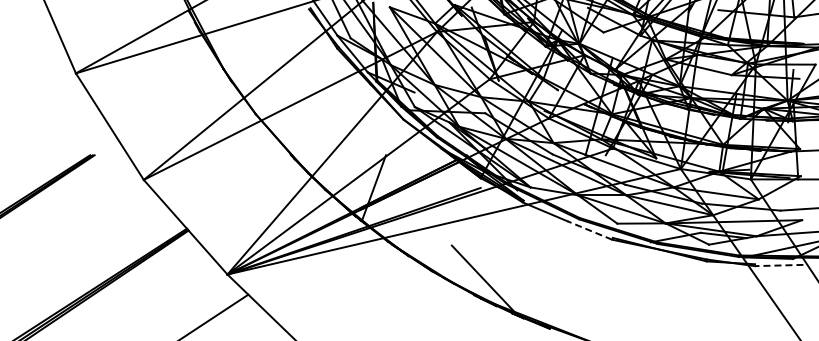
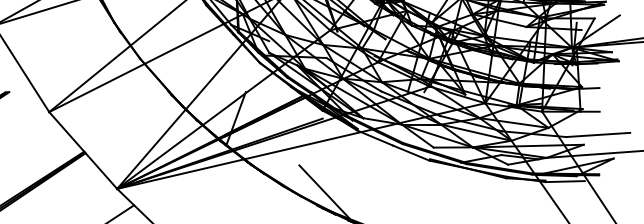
line: (589, 230) -> (411, 153), dashed -> solid
line: (778, 265) -> (564, 181), dashed -> solid

